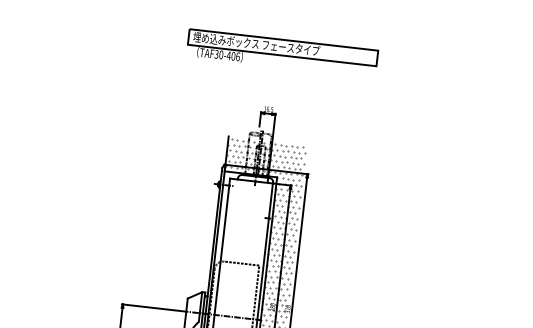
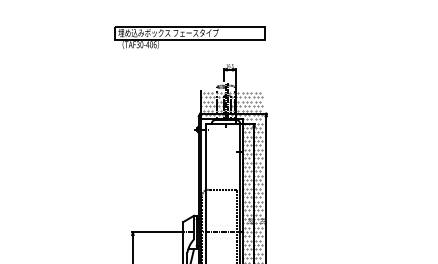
part: (282, 52) -> (189, 37), moved

